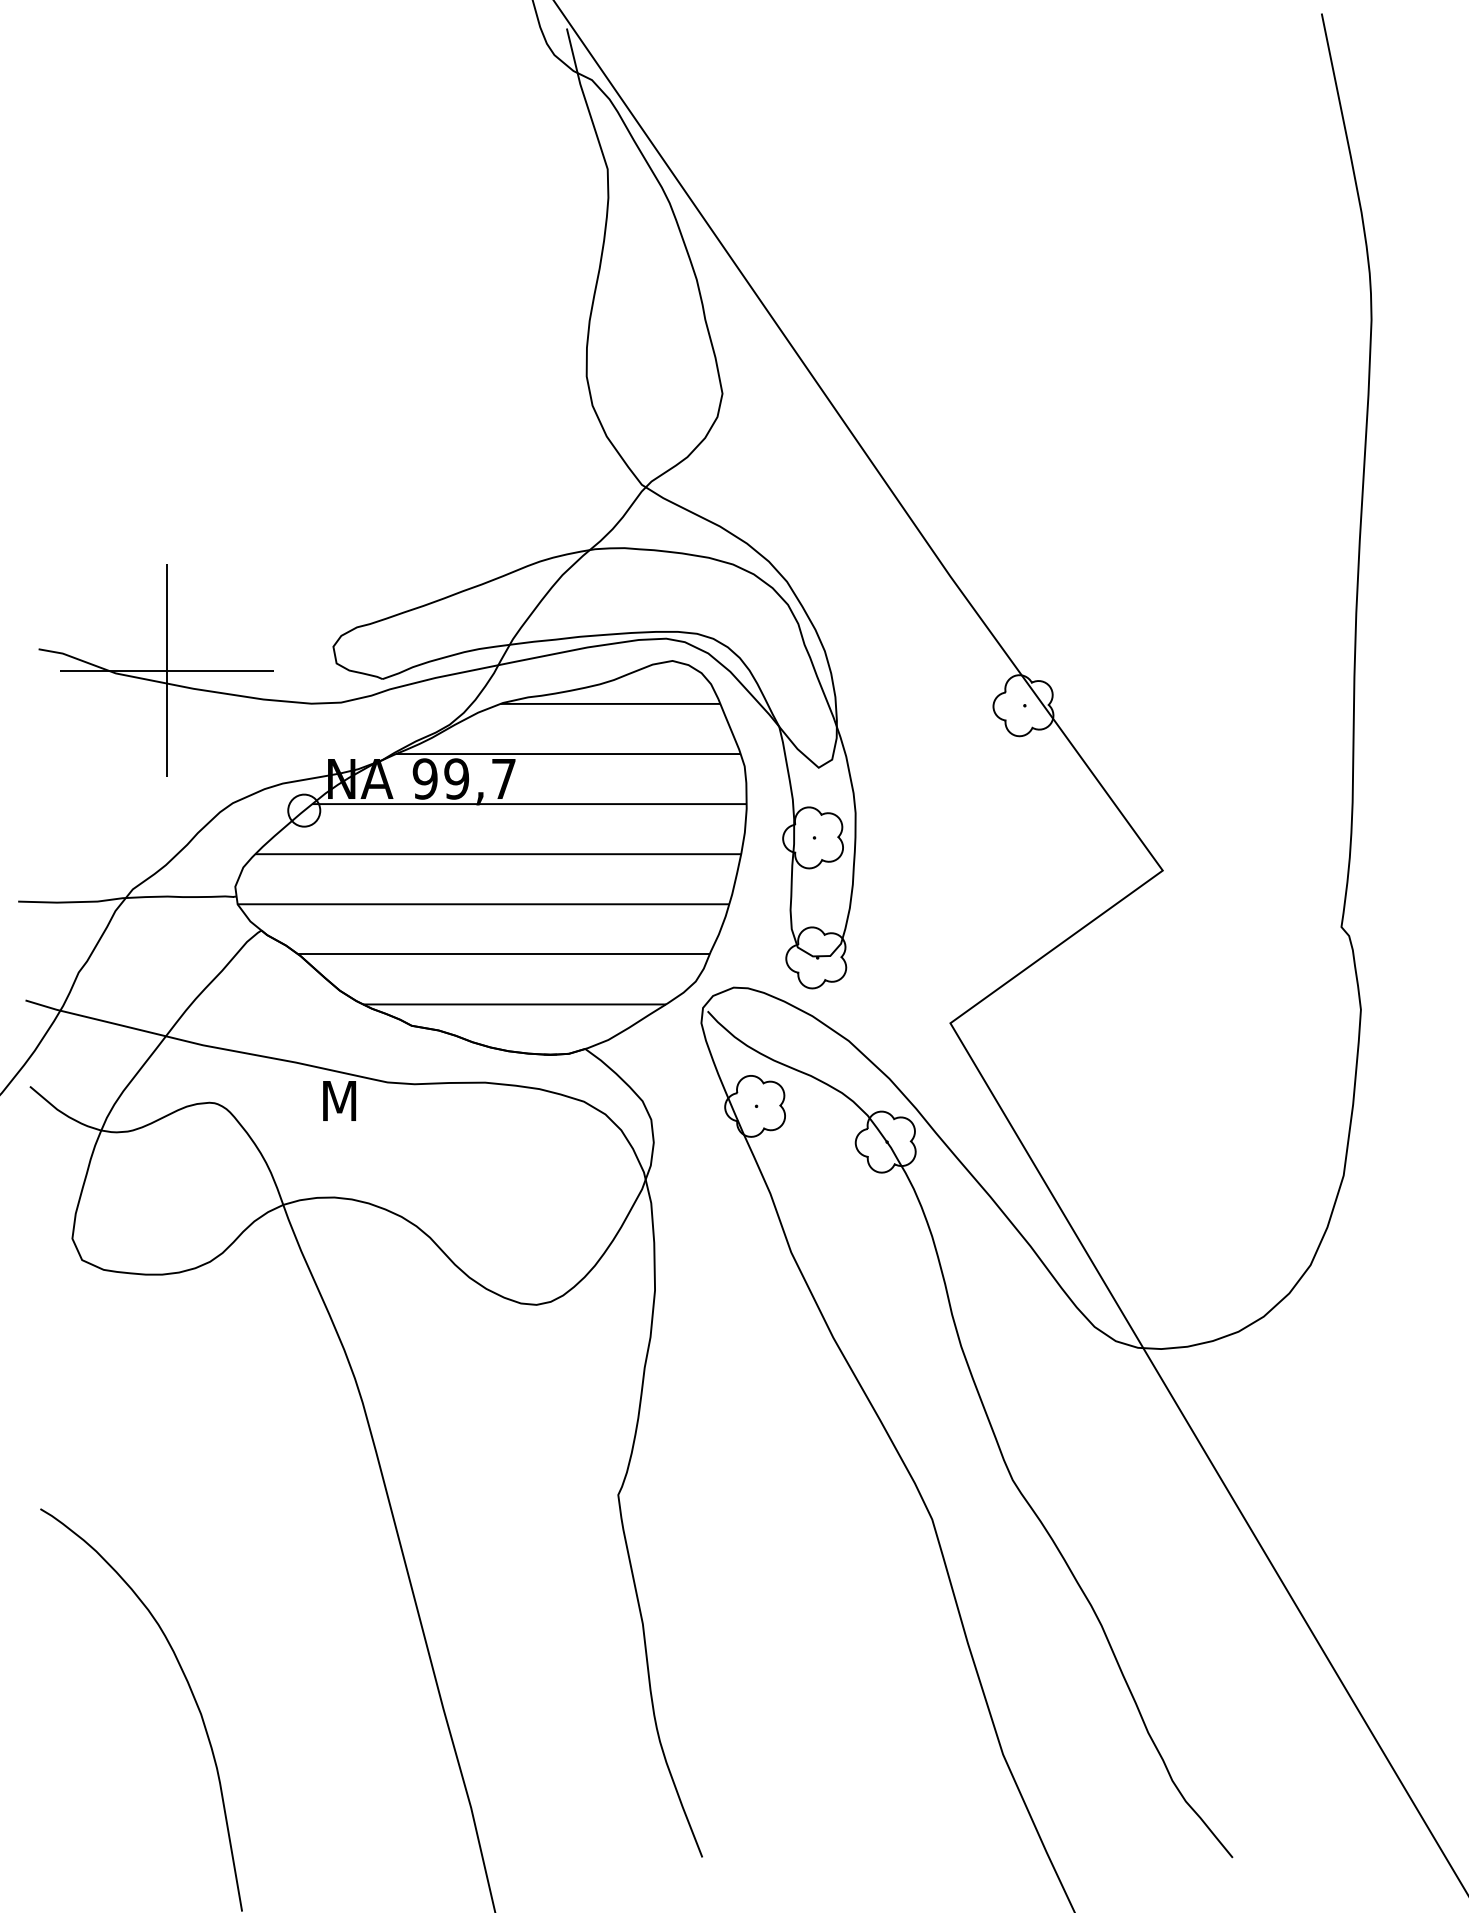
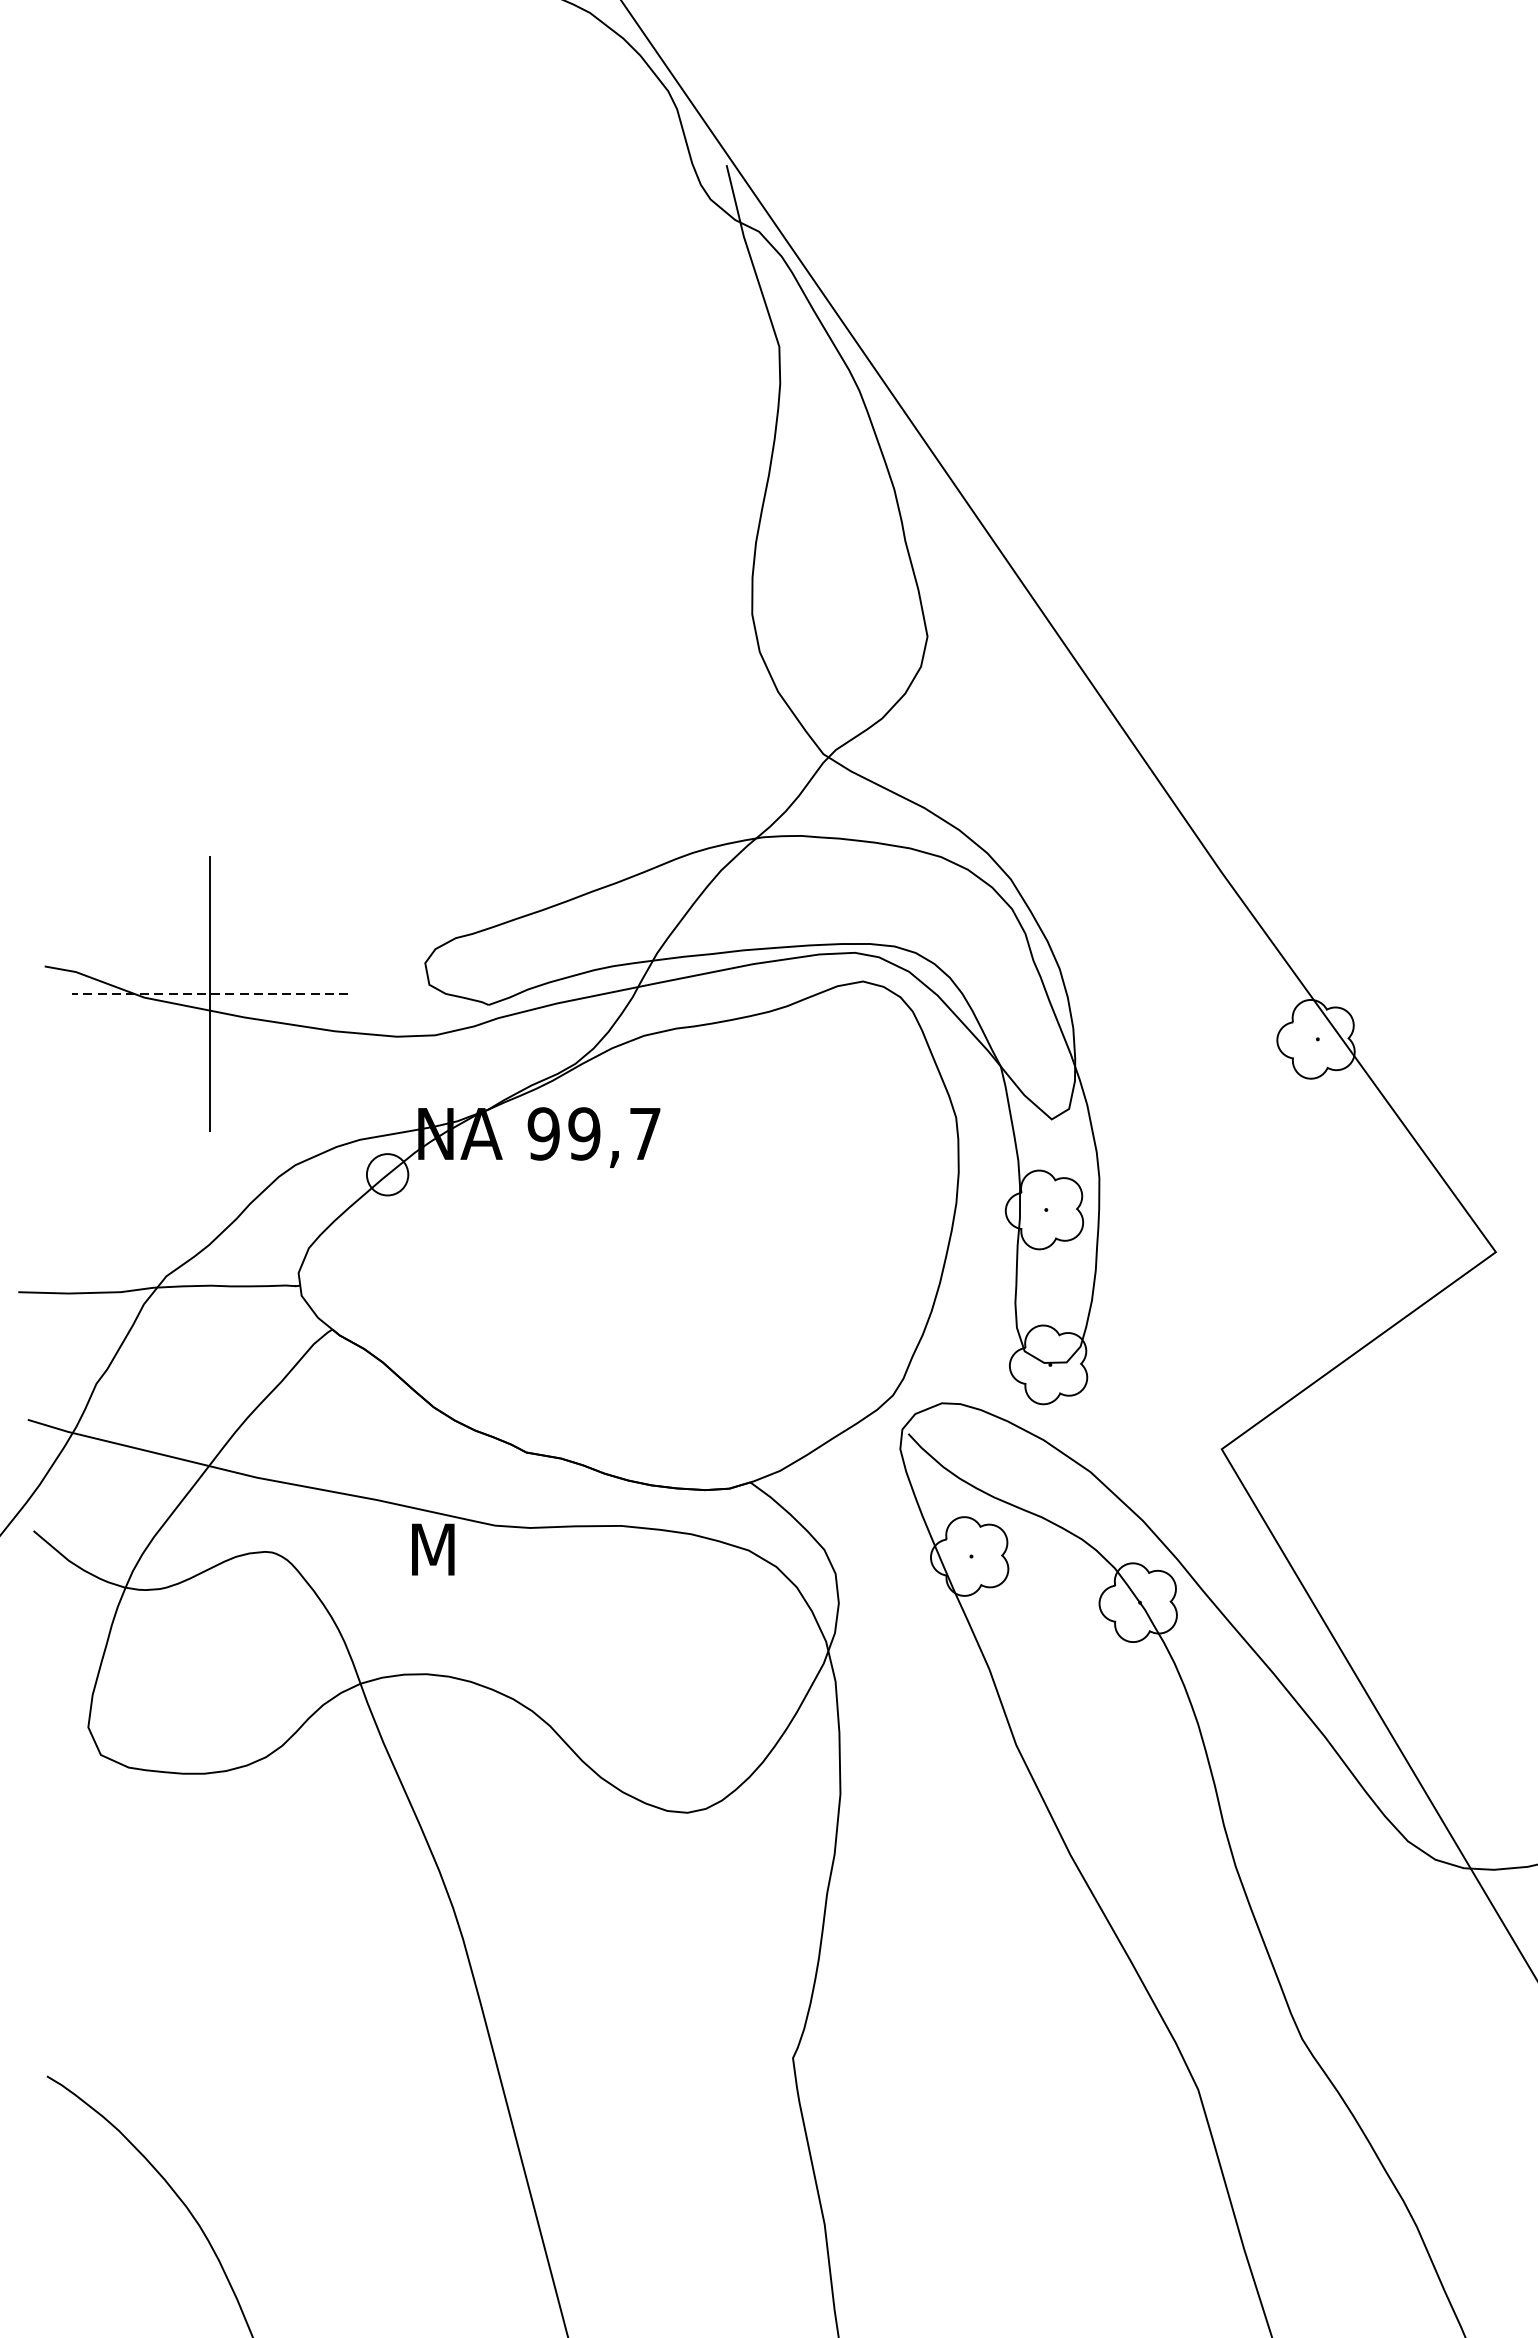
line: (166, 670) -> (209, 993), solid -> dashed
hatch: (491, 878) -> (629, 1262), removed

